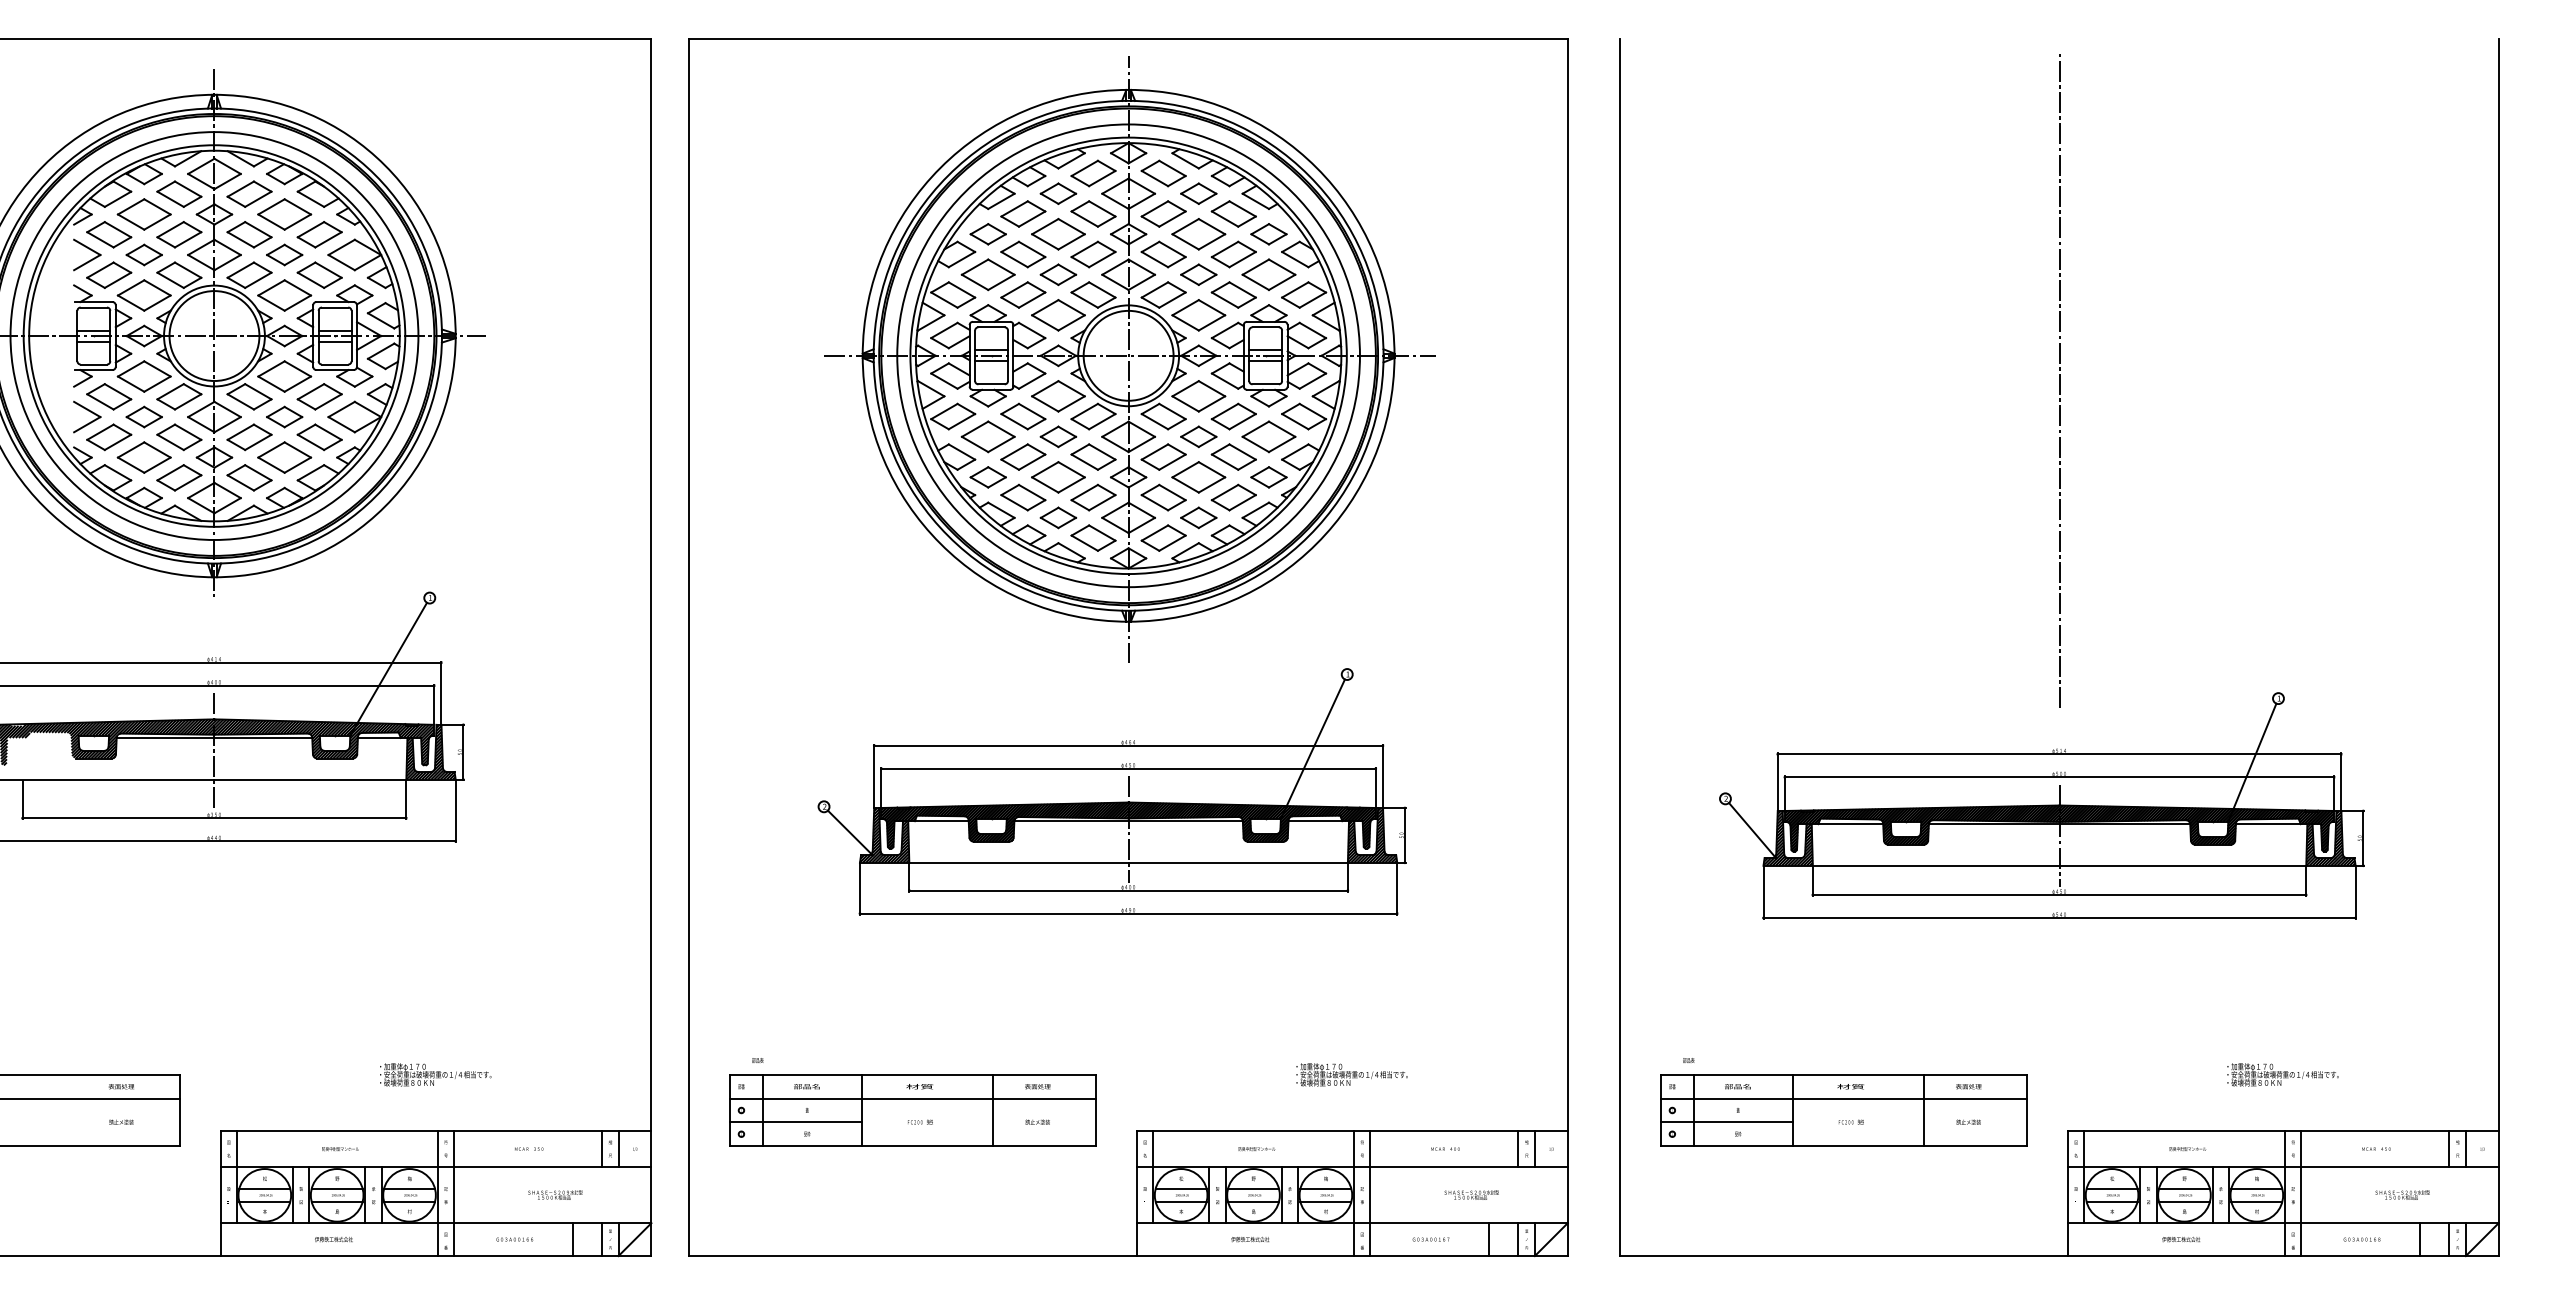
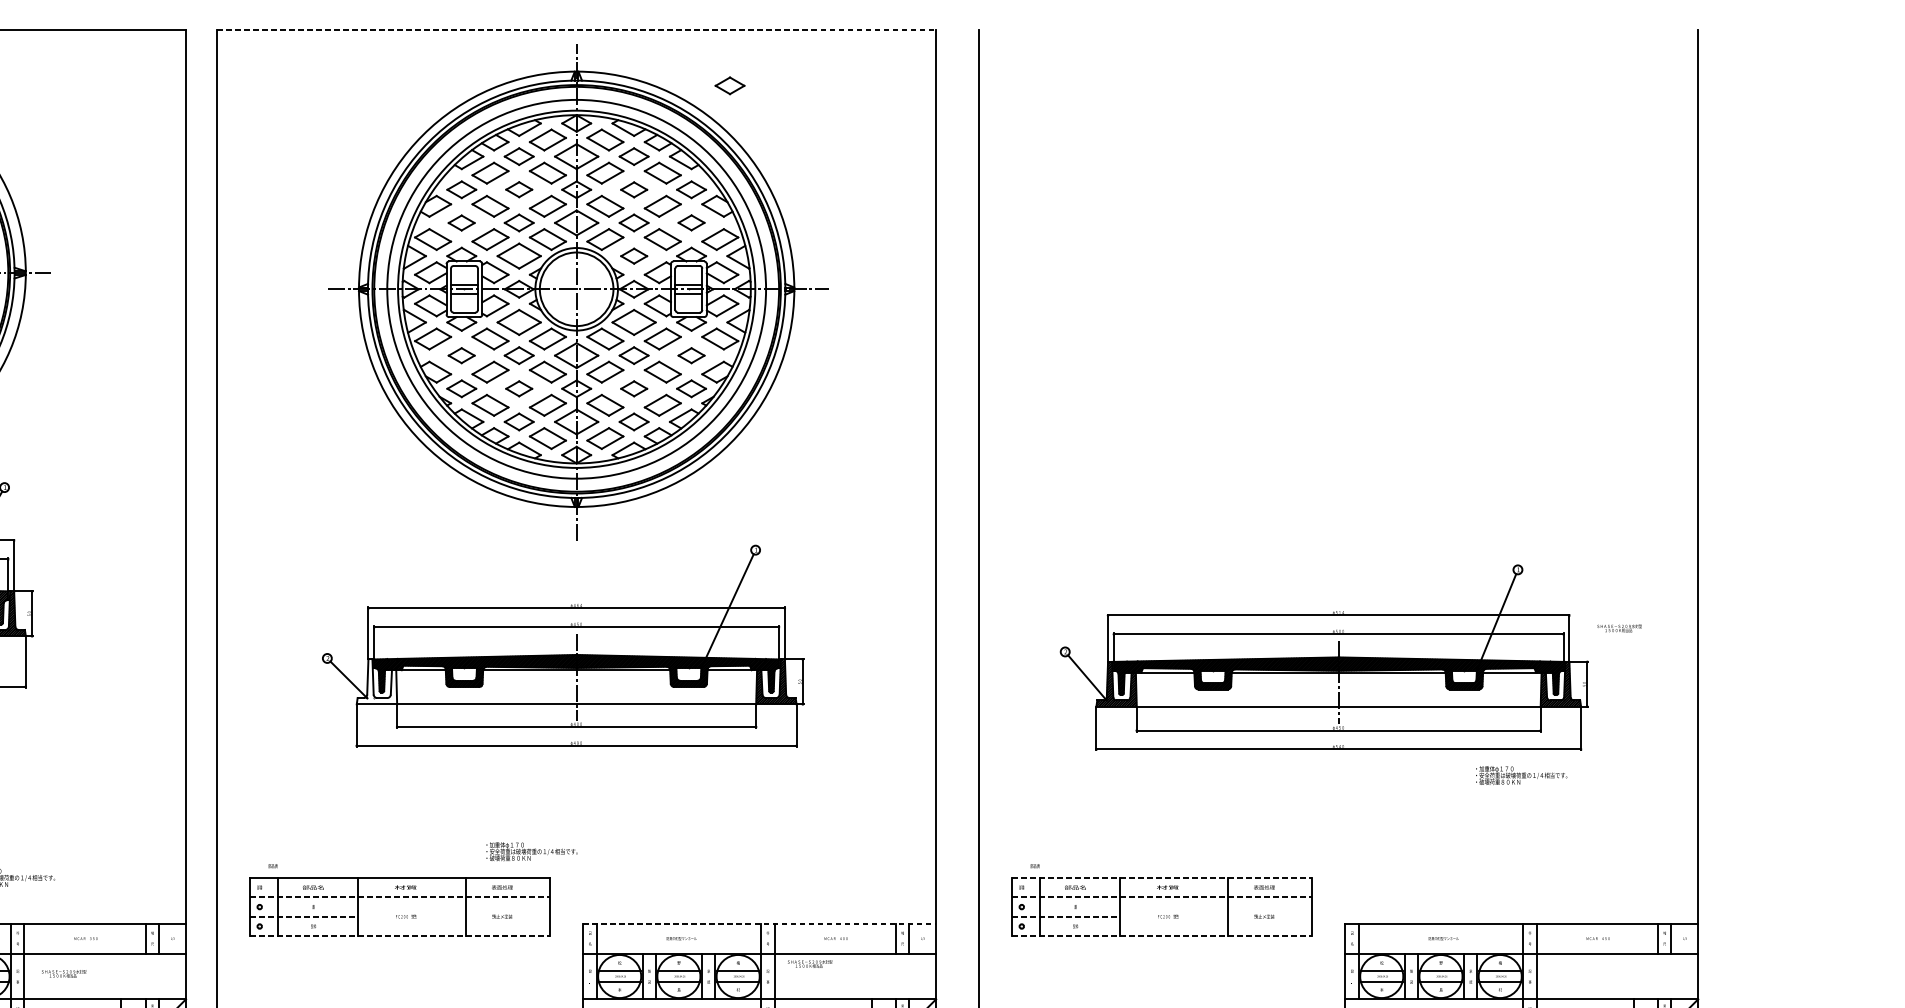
line: (1129, 38) -> (577, 29), solid -> dashed
part: (1315, 107) -> (729, 86), added
part: (1058, 233) -> (519, 189), size x0.6
part: (1198, 234) -> (633, 189), size x0.6
part: (987, 274) -> (461, 222), size x0.6
part: (1268, 274) -> (691, 222), size x0.6
part: (1198, 315) -> (633, 256), size x0.6
line: (2059, 379) -> (1338, 308), removed
part: (987, 436) -> (461, 355), size x0.6
part: (1268, 436) -> (691, 355), size x0.6
part: (1058, 477) -> (519, 388), size x0.6
part: (1198, 477) -> (633, 388), size x0.6
hatch: (884, 835) -> (376, 681), removed
text: (1351, 1074) -> (531, 851), moved
line: (1844, 1074) -> (1162, 877), solid -> dashed
text: (2282, 1074) -> (1521, 775), moved
line: (913, 1098) -> (400, 897), solid -> dashed
line: (1844, 1098) -> (1162, 897), solid -> dashed
line: (796, 1122) -> (304, 916), solid -> dashed
line: (1727, 1122) -> (1066, 916), solid -> dashed
line: (1352, 1131) -> (759, 924), solid -> dashed
line: (913, 1146) -> (400, 936), solid -> dashed
line: (1844, 1146) -> (1162, 936), solid -> dashed
text: (555, 1194) -> (64, 973), moved
text: (1471, 1194) -> (809, 963), moved
text: (2402, 1194) -> (1619, 627), moved

